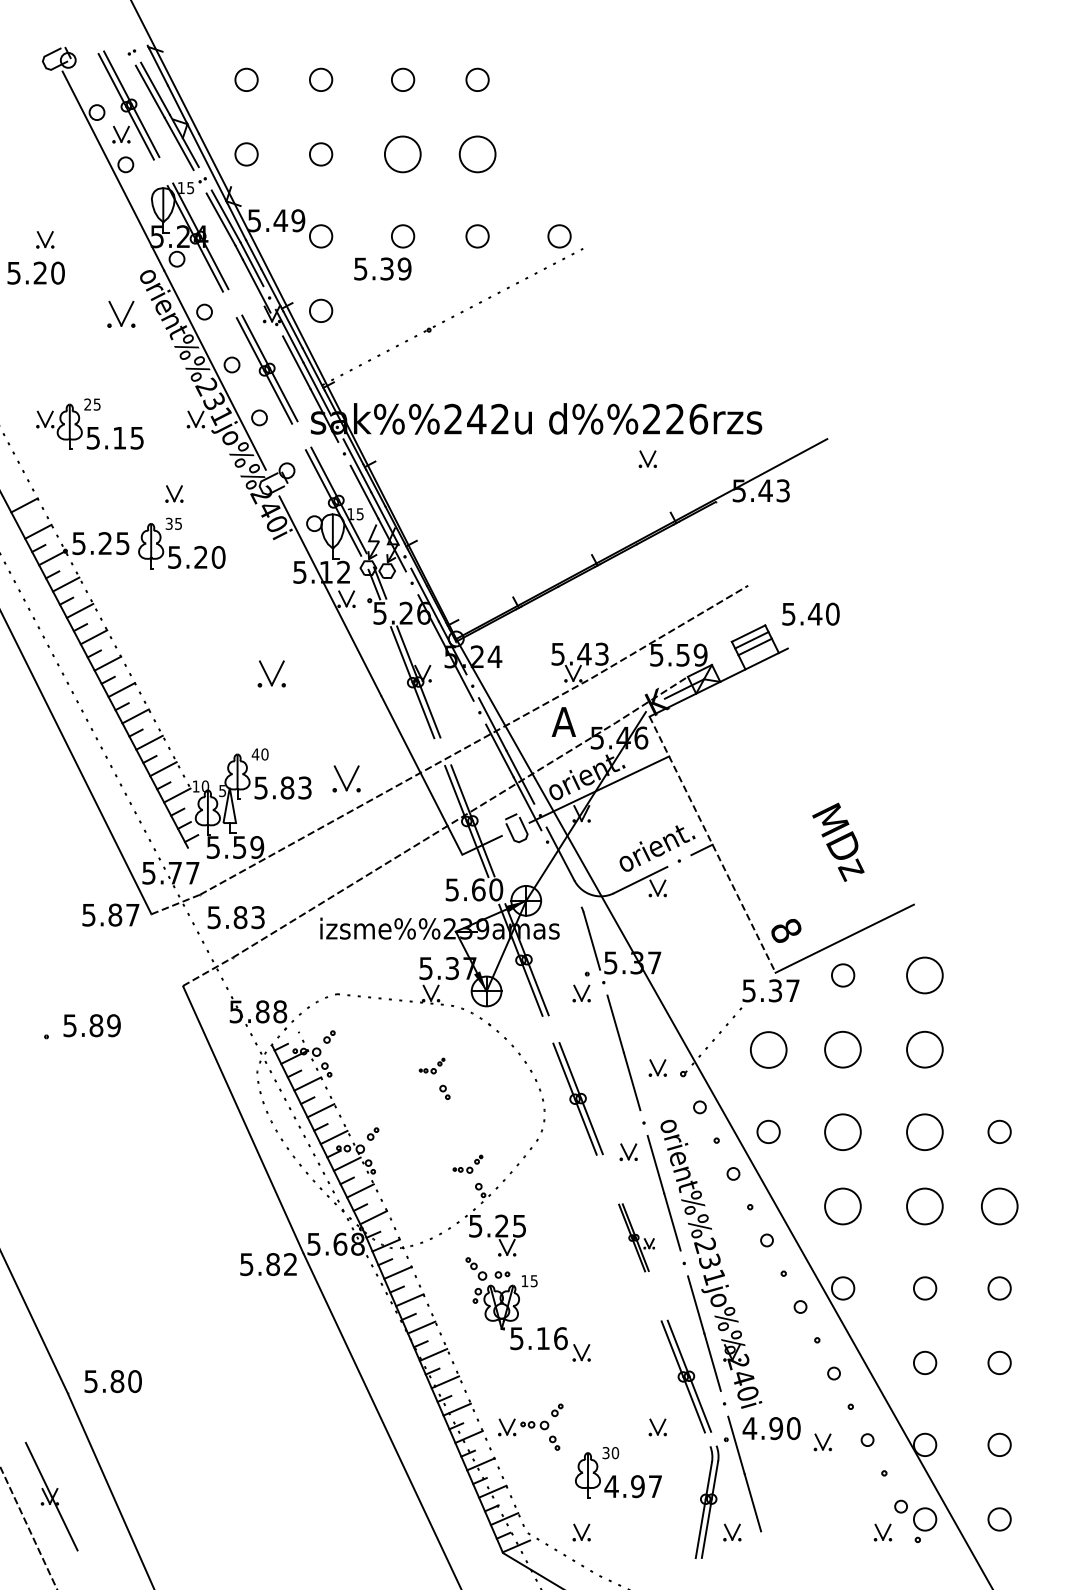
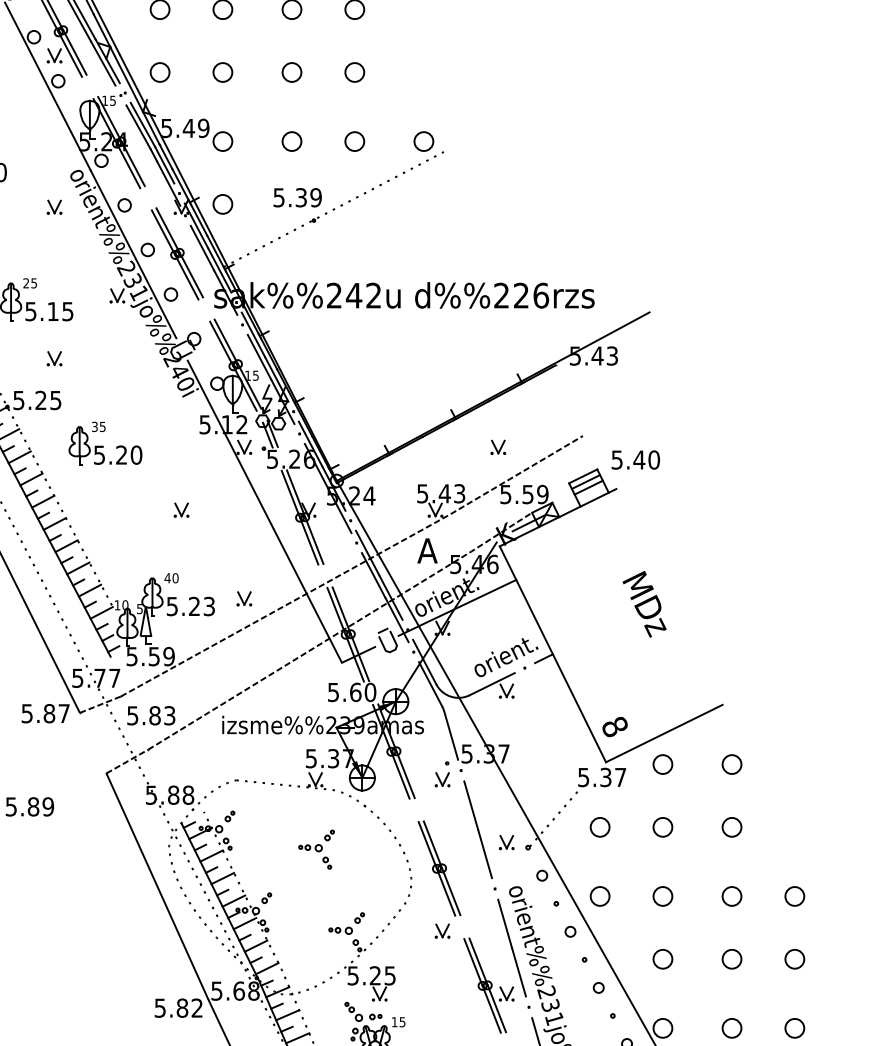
circle: (403, 154) -> (292, 72), size x0.62
circle: (477, 154) -> (354, 72), size x0.62
text: (382, 268) -> (297, 197), moved
part: (121, 314) -> (54, 207), size x0.62
part: (647, 459) -> (498, 447), moved
part: (174, 493) -> (54, 358), moved
part: (181, 543) -> (105, 443), moved
part: (272, 673) -> (181, 510), size x0.62
part: (346, 778) -> (244, 598), size x0.62
text: (287, 787) -> (194, 606), 5.83 -> 5.23
text: (838, 841) -> (644, 603), moved
line: (712, 844) -> (552, 654), dashed -> solid
line: (567, 880) -> (430, 684), added
circle: (925, 975) -> (732, 764), size x0.62
circle: (768, 1049) -> (600, 826), size x0.62
circle: (843, 1050) -> (663, 827), size x0.62
circle: (925, 1050) -> (732, 827), size x0.62
part: (431, 1065) -> (315, 840), size x1.67
circle: (843, 1131) -> (663, 896), size x0.62
circle: (925, 1131) -> (732, 896), size x0.62
part: (628, 1151) -> (442, 930), moved
part: (467, 1164) -> (346, 923), size x1.43
circle: (843, 1206) -> (663, 959), size x0.62
circle: (925, 1206) -> (732, 959), size x0.62
circle: (999, 1206) -> (794, 959), size x0.62
part: (636, 1237) -> (488, 985), size x1.67

